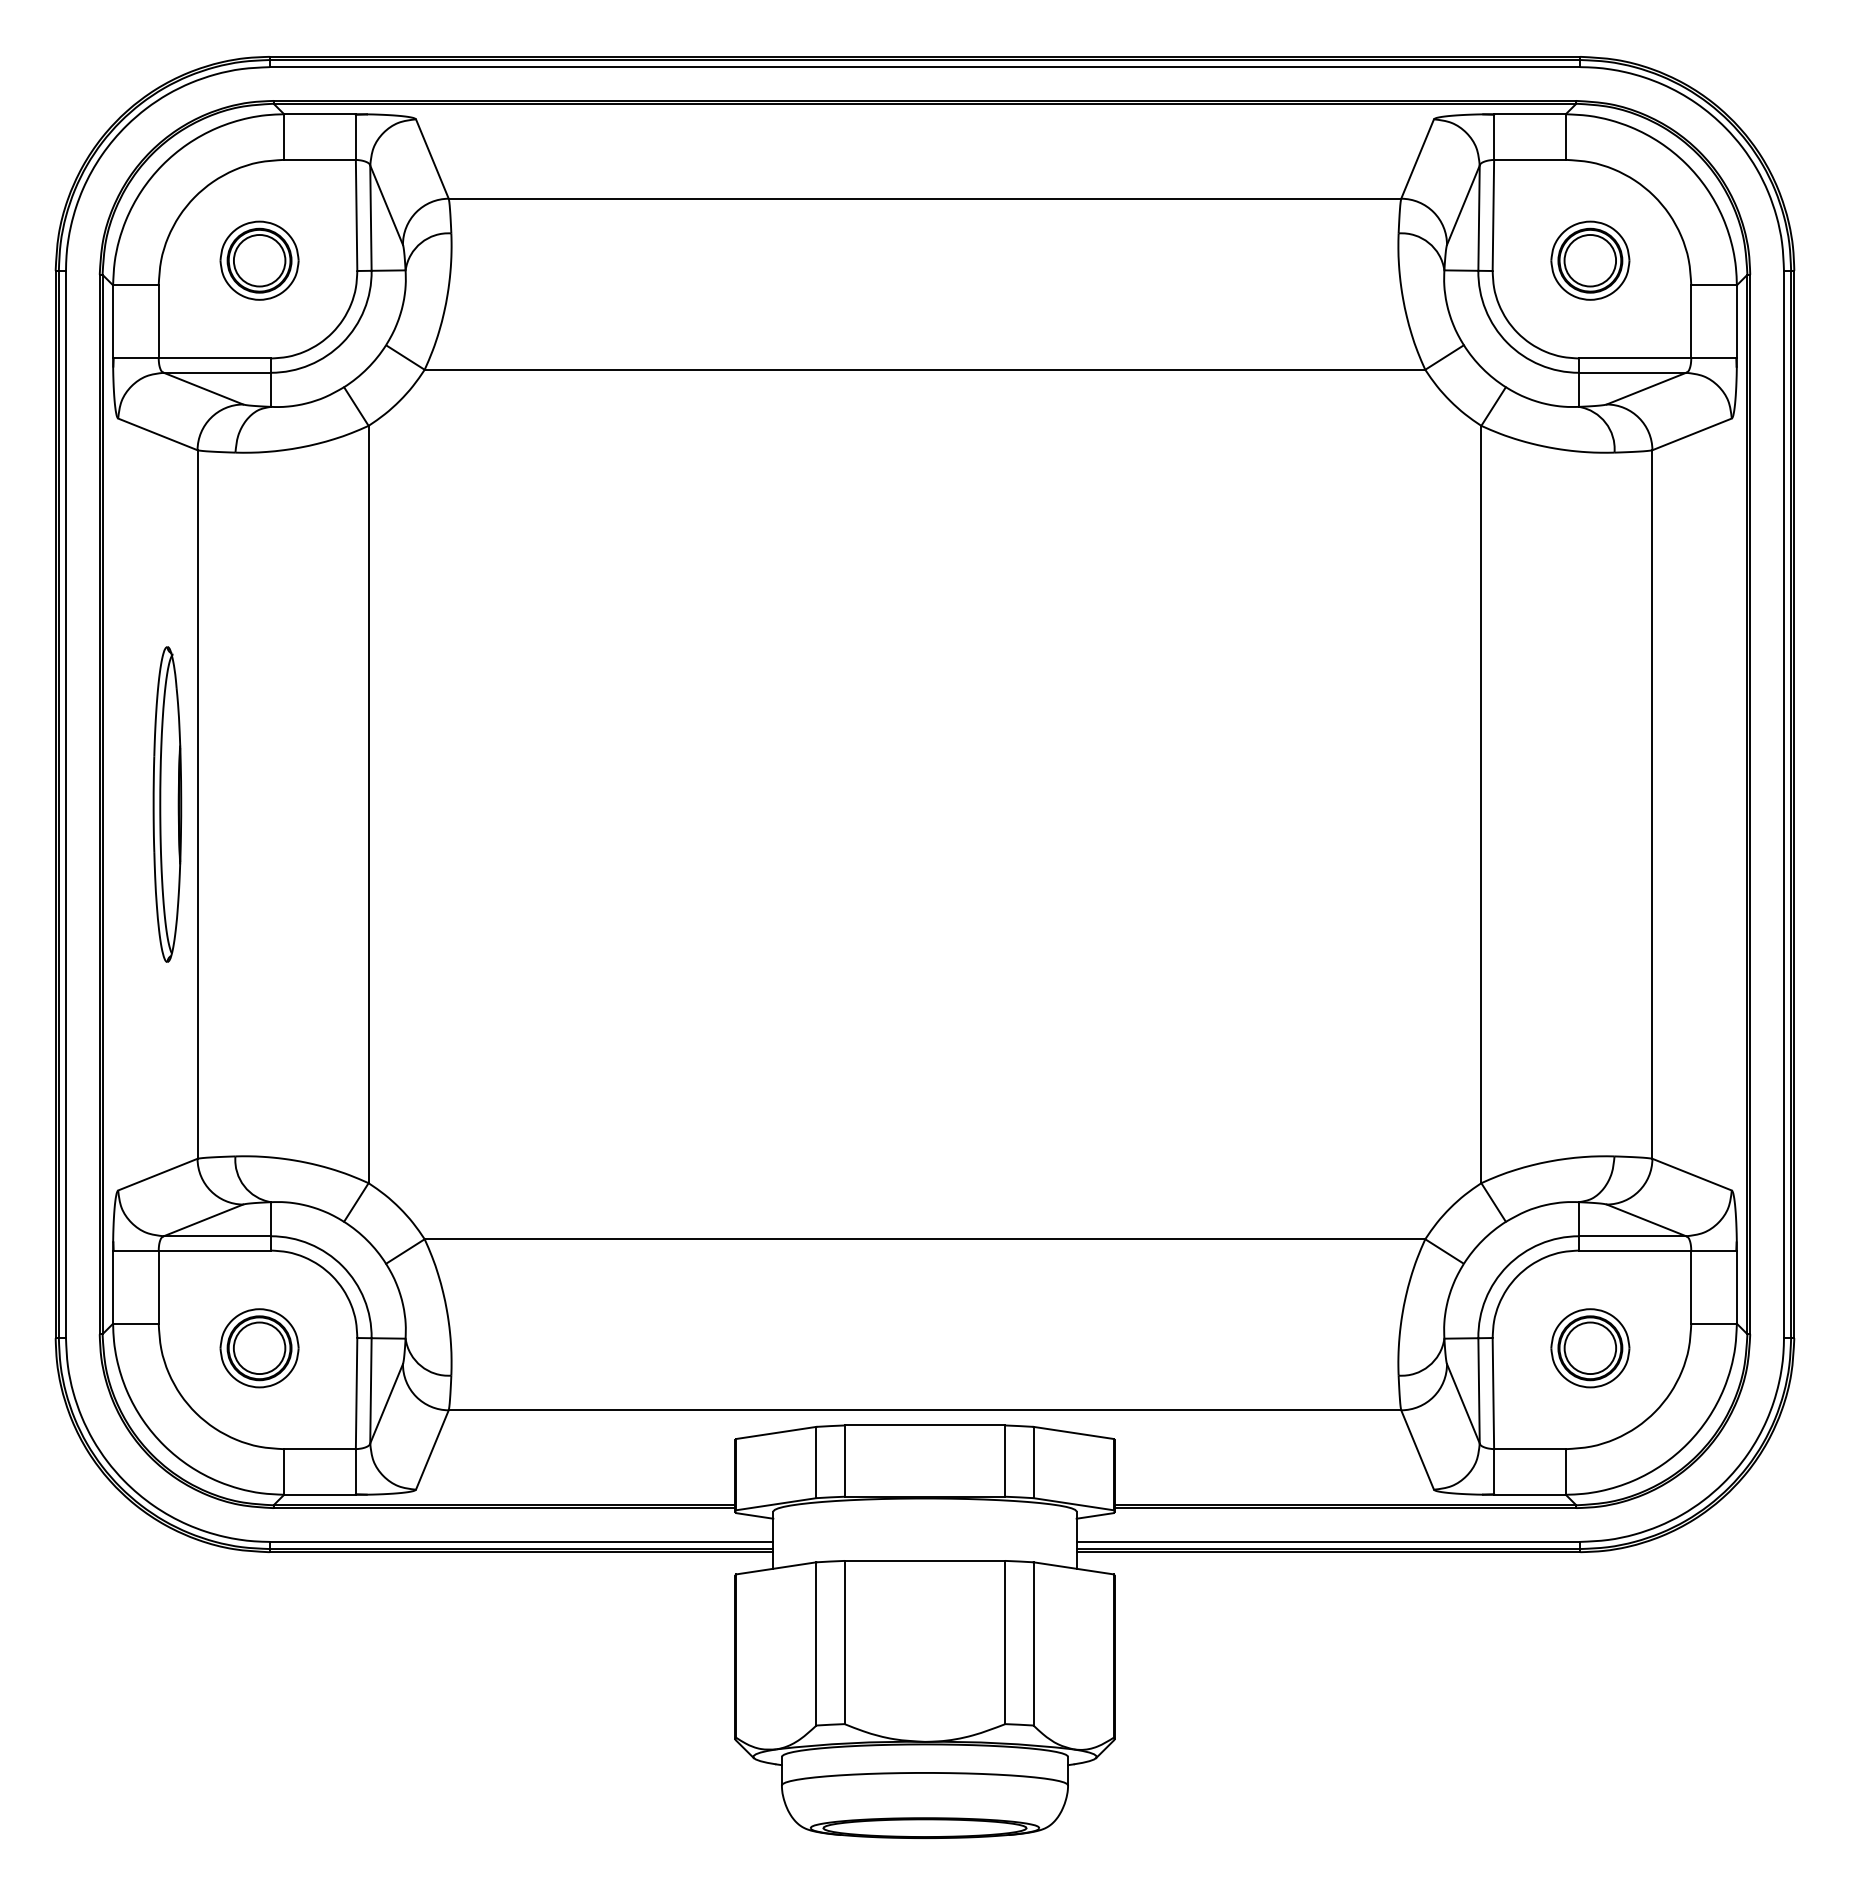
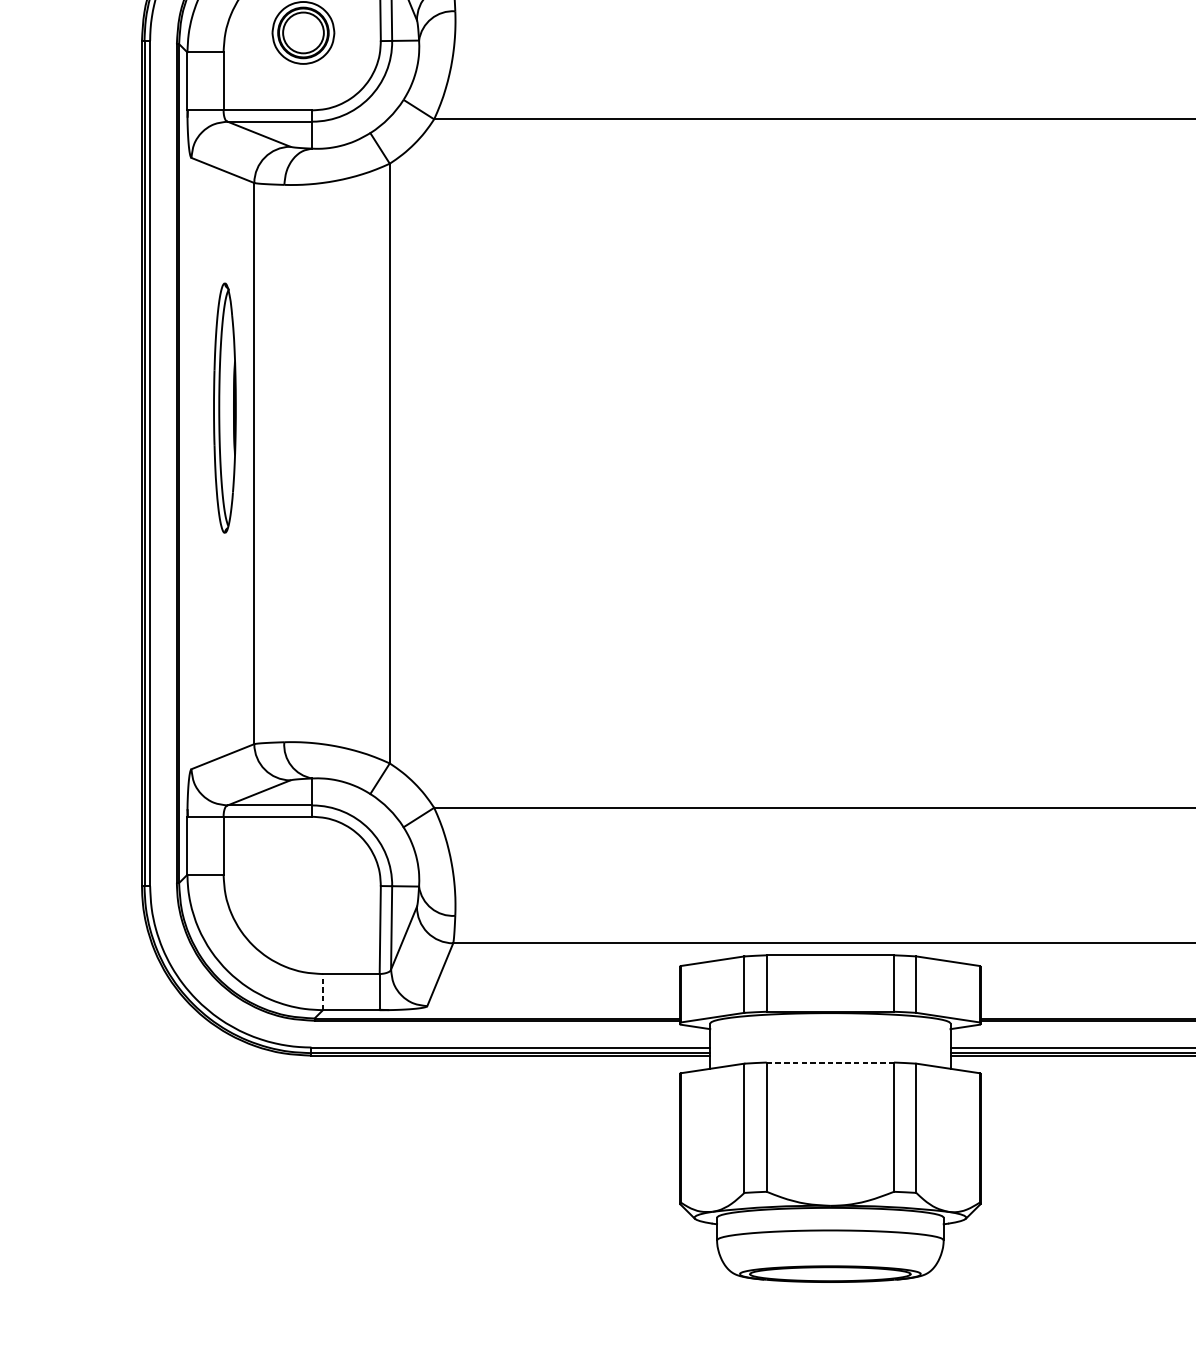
part: (167, 804) -> (224, 408), moved
part: (259, 1348) -> (303, 894), removed
line: (284, 1471) -> (323, 991), solid -> dashed
line: (925, 1560) -> (830, 1062), solid -> dashed

